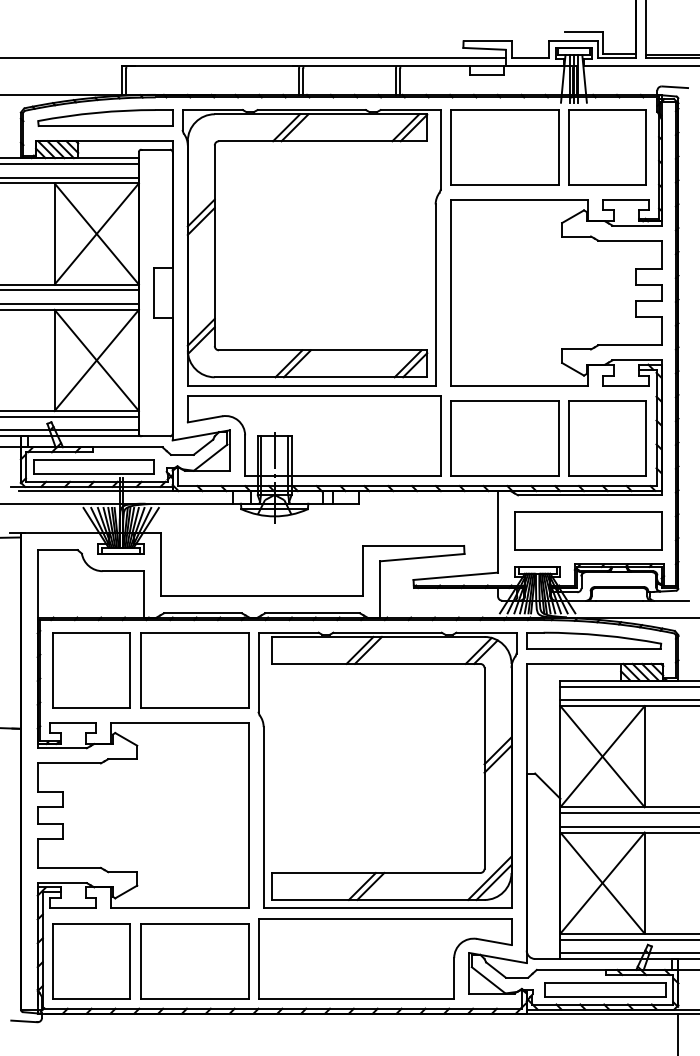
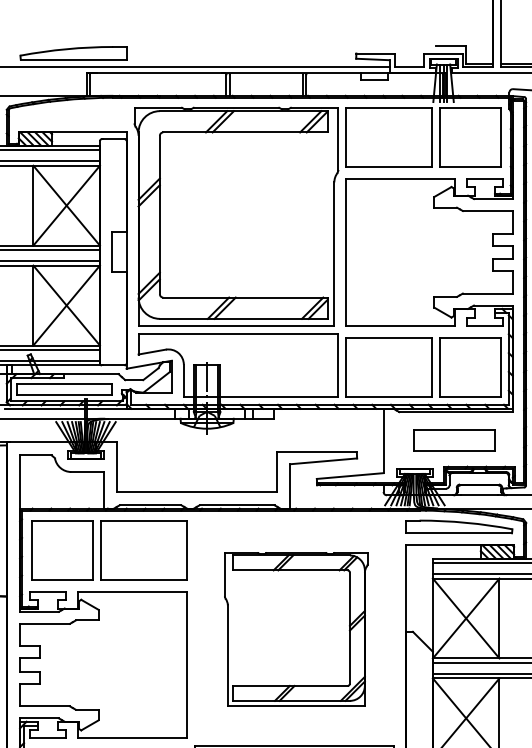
part: (105, 117) -> (73, 52), moved
part: (588, 530) -> (455, 439), size x0.7
part: (387, 769) -> (296, 628), size x0.7

